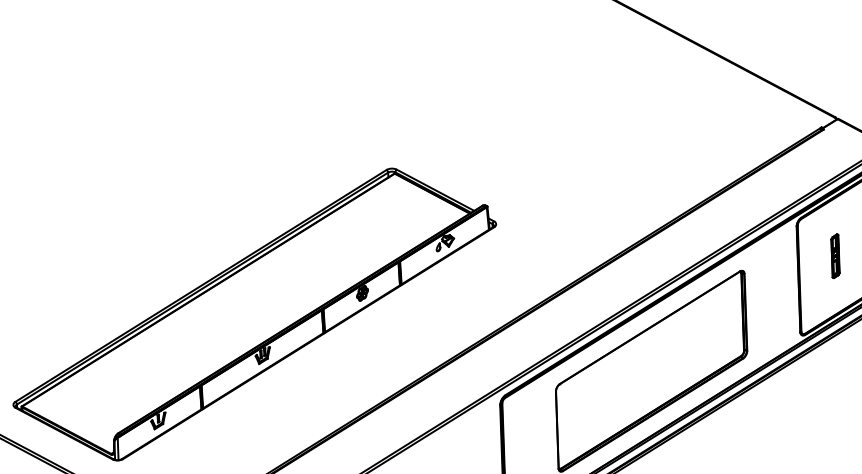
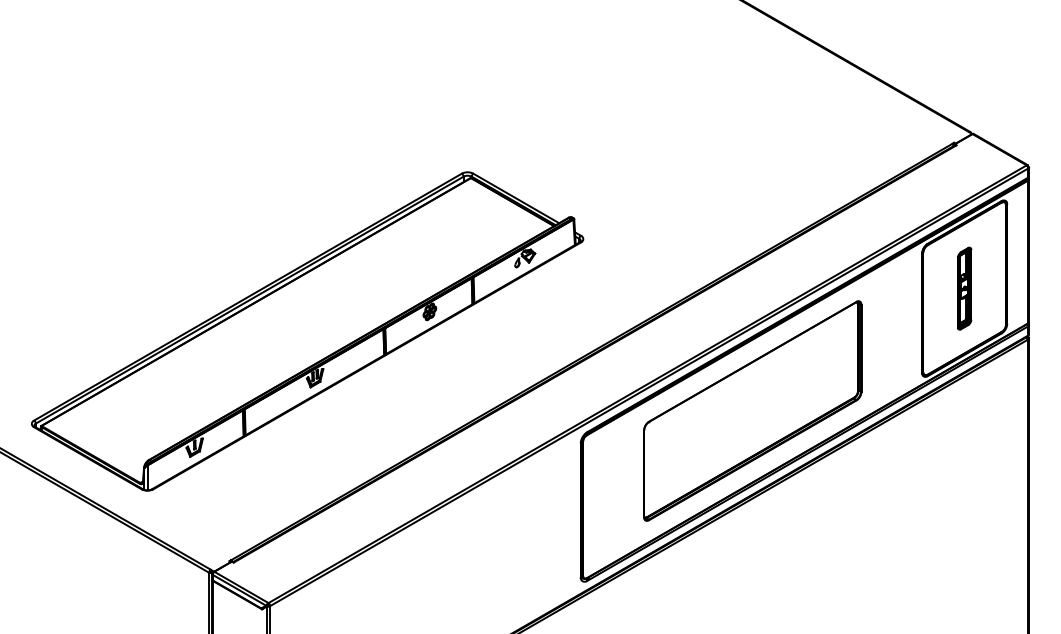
part: (835, 256) -> (964, 288), size x1.67

